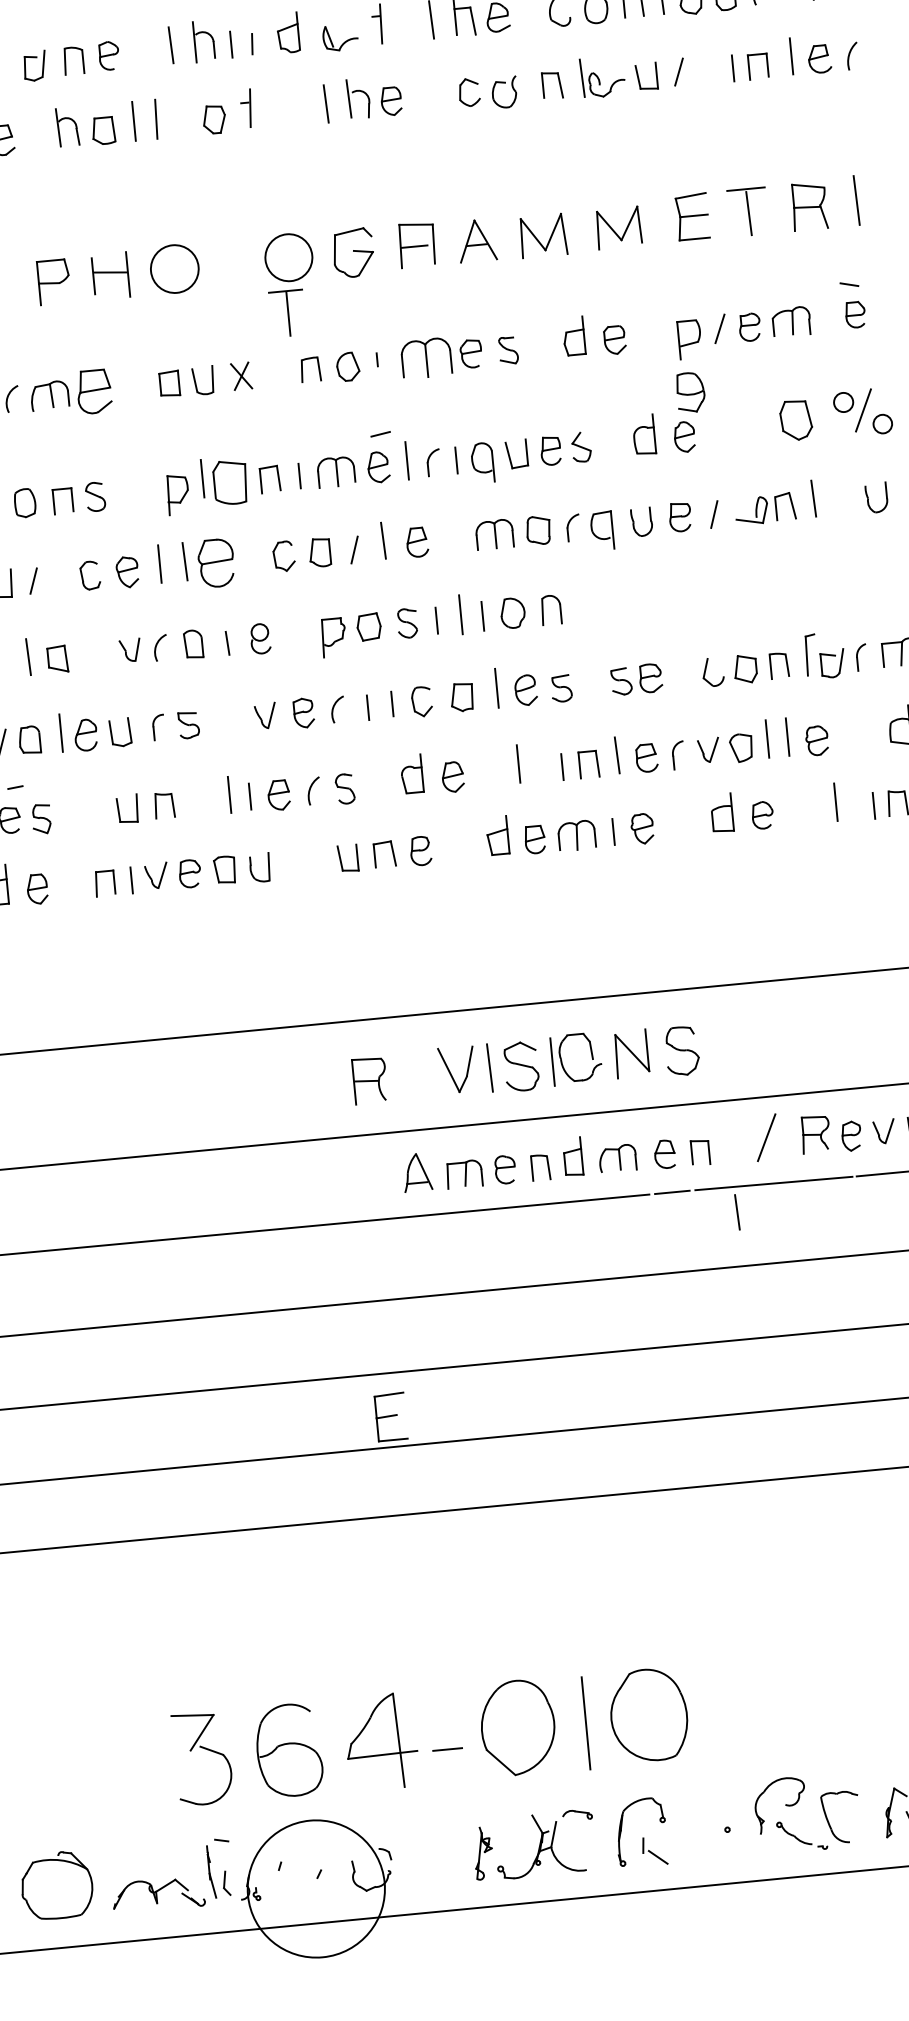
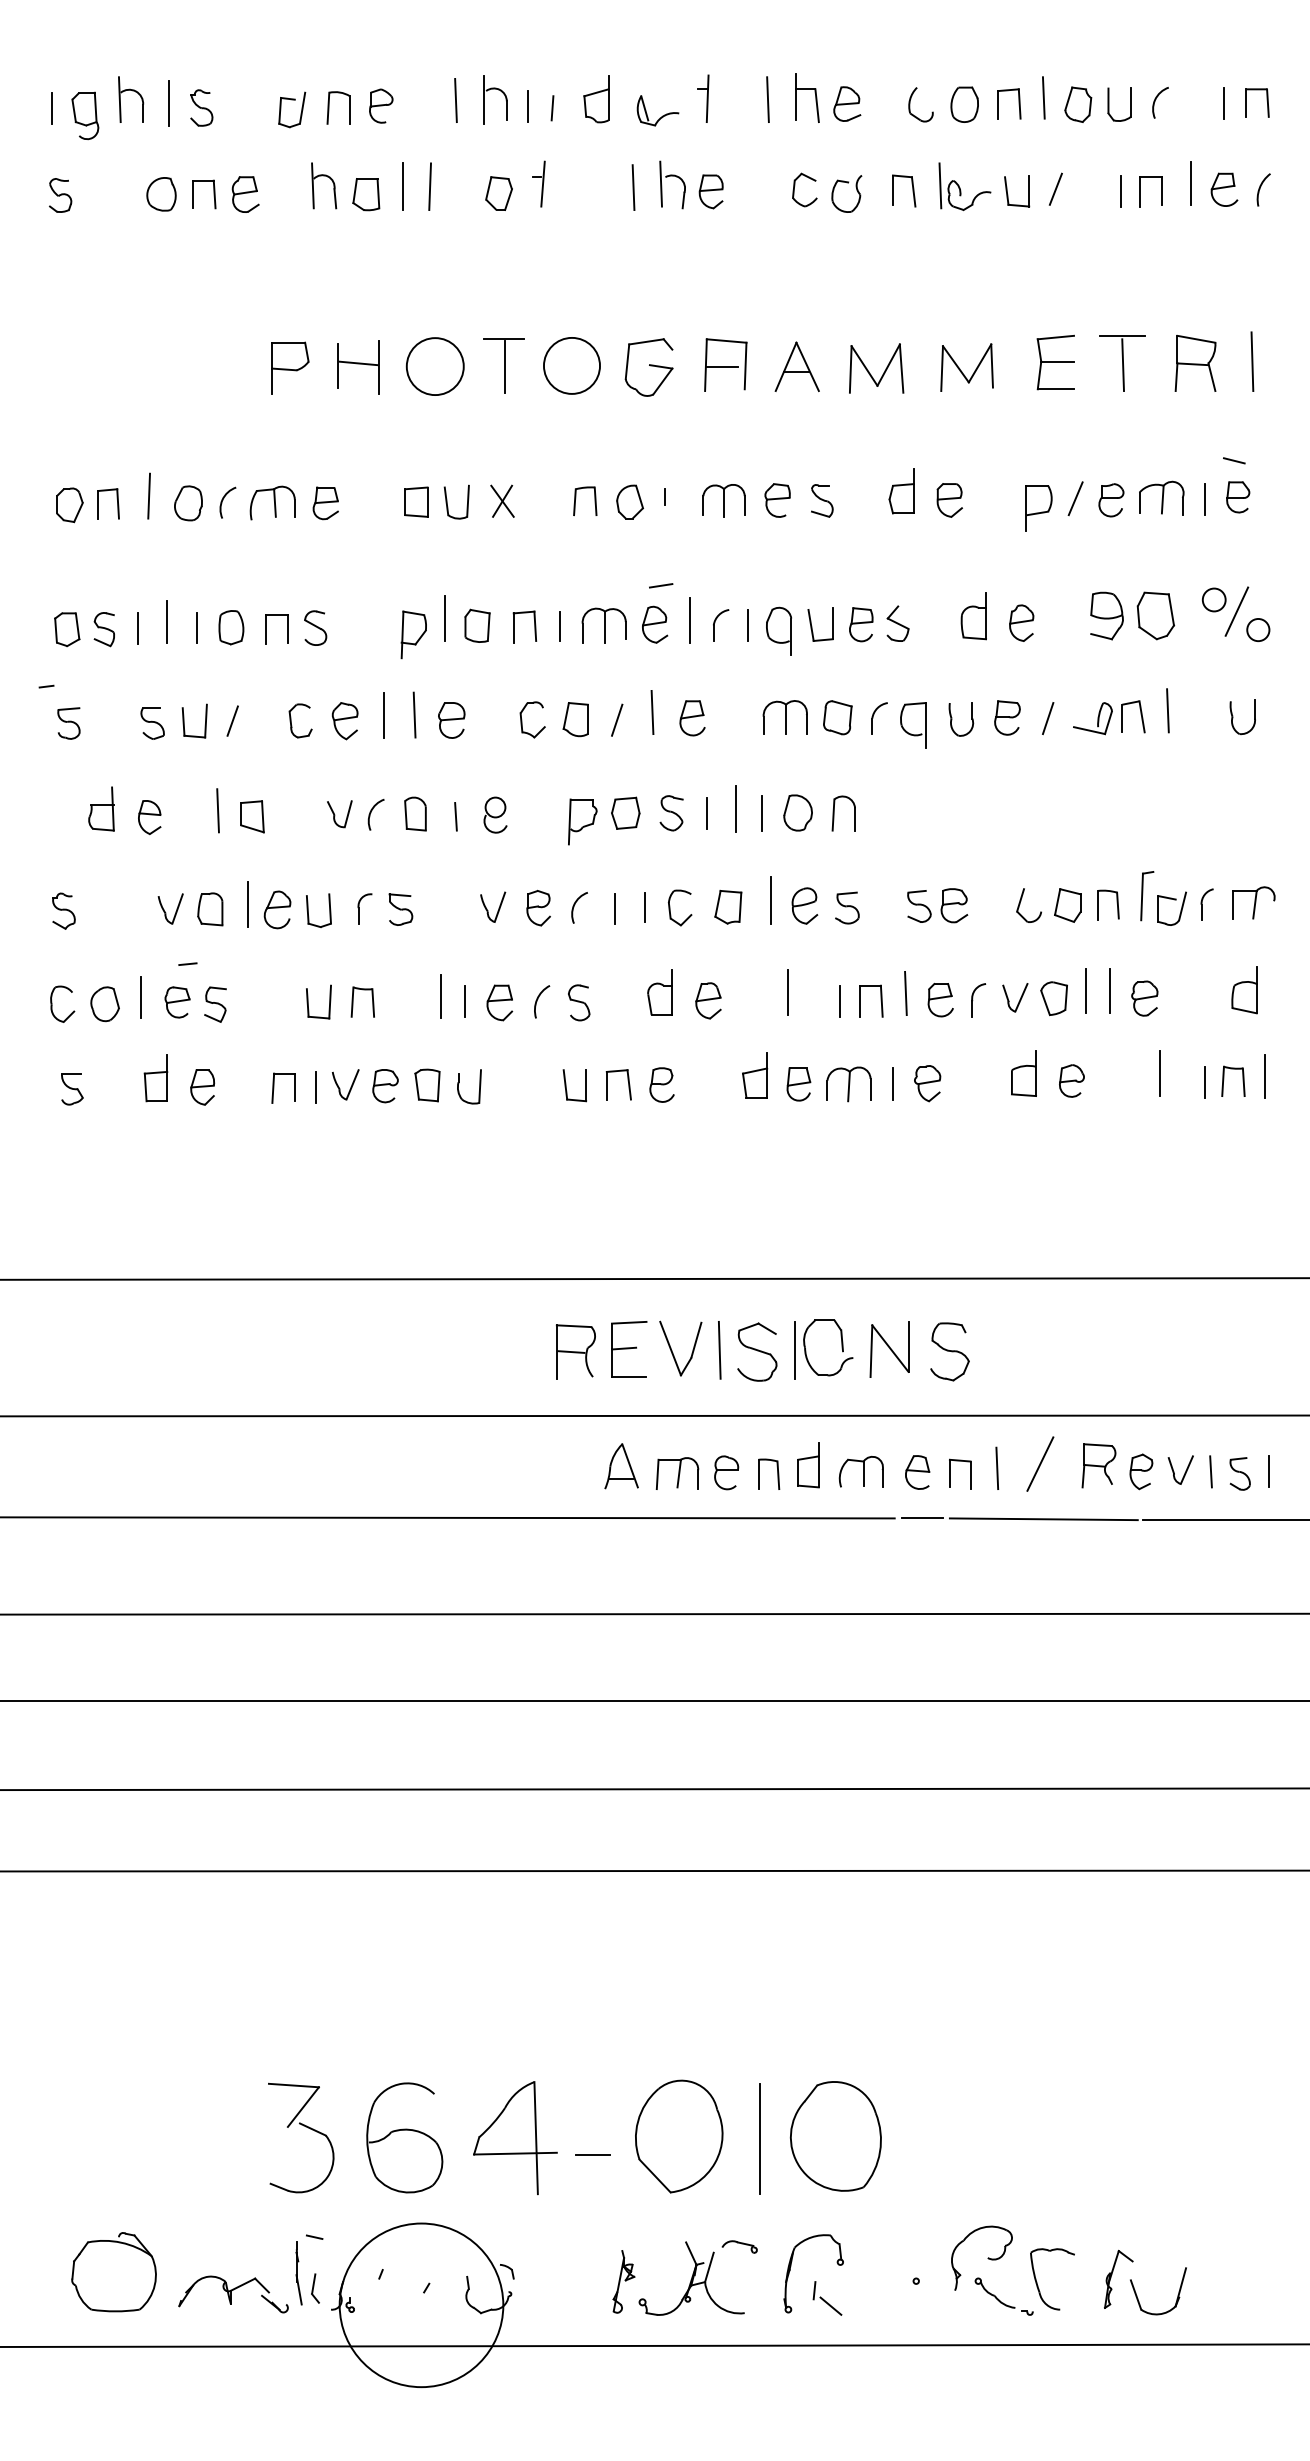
part: (286, 313) -> (503, 365), moved
line: (828, 319) -> (1205, 499), added
part: (426, 358) -> (723, 500), size x0.71
part: (93, 392) -> (325, 503), size x0.62
part: (690, 392) -> (1106, 615), moved
part: (230, 481) -> (477, 625), size x0.62
part: (216, 563) -> (451, 720), size x0.62
line: (737, 1211) -> (997, 1467), moved
part: (391, 1417) -> (629, 1349), moved

